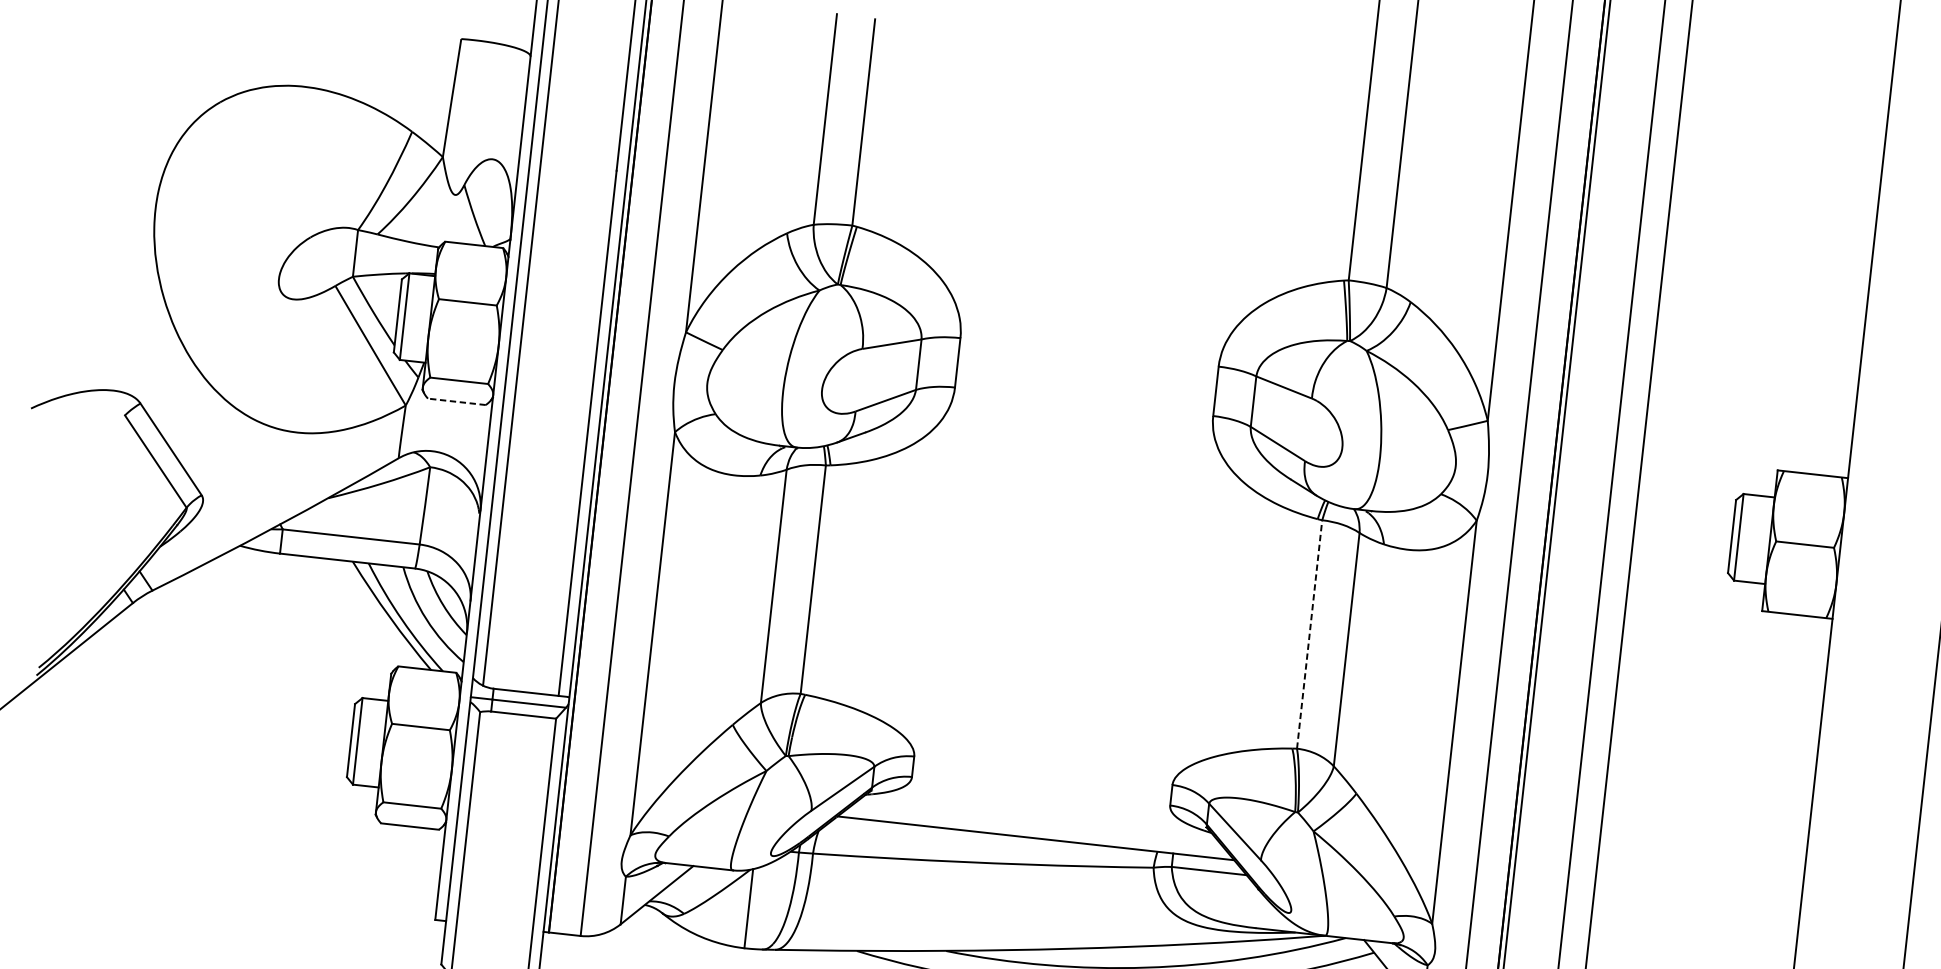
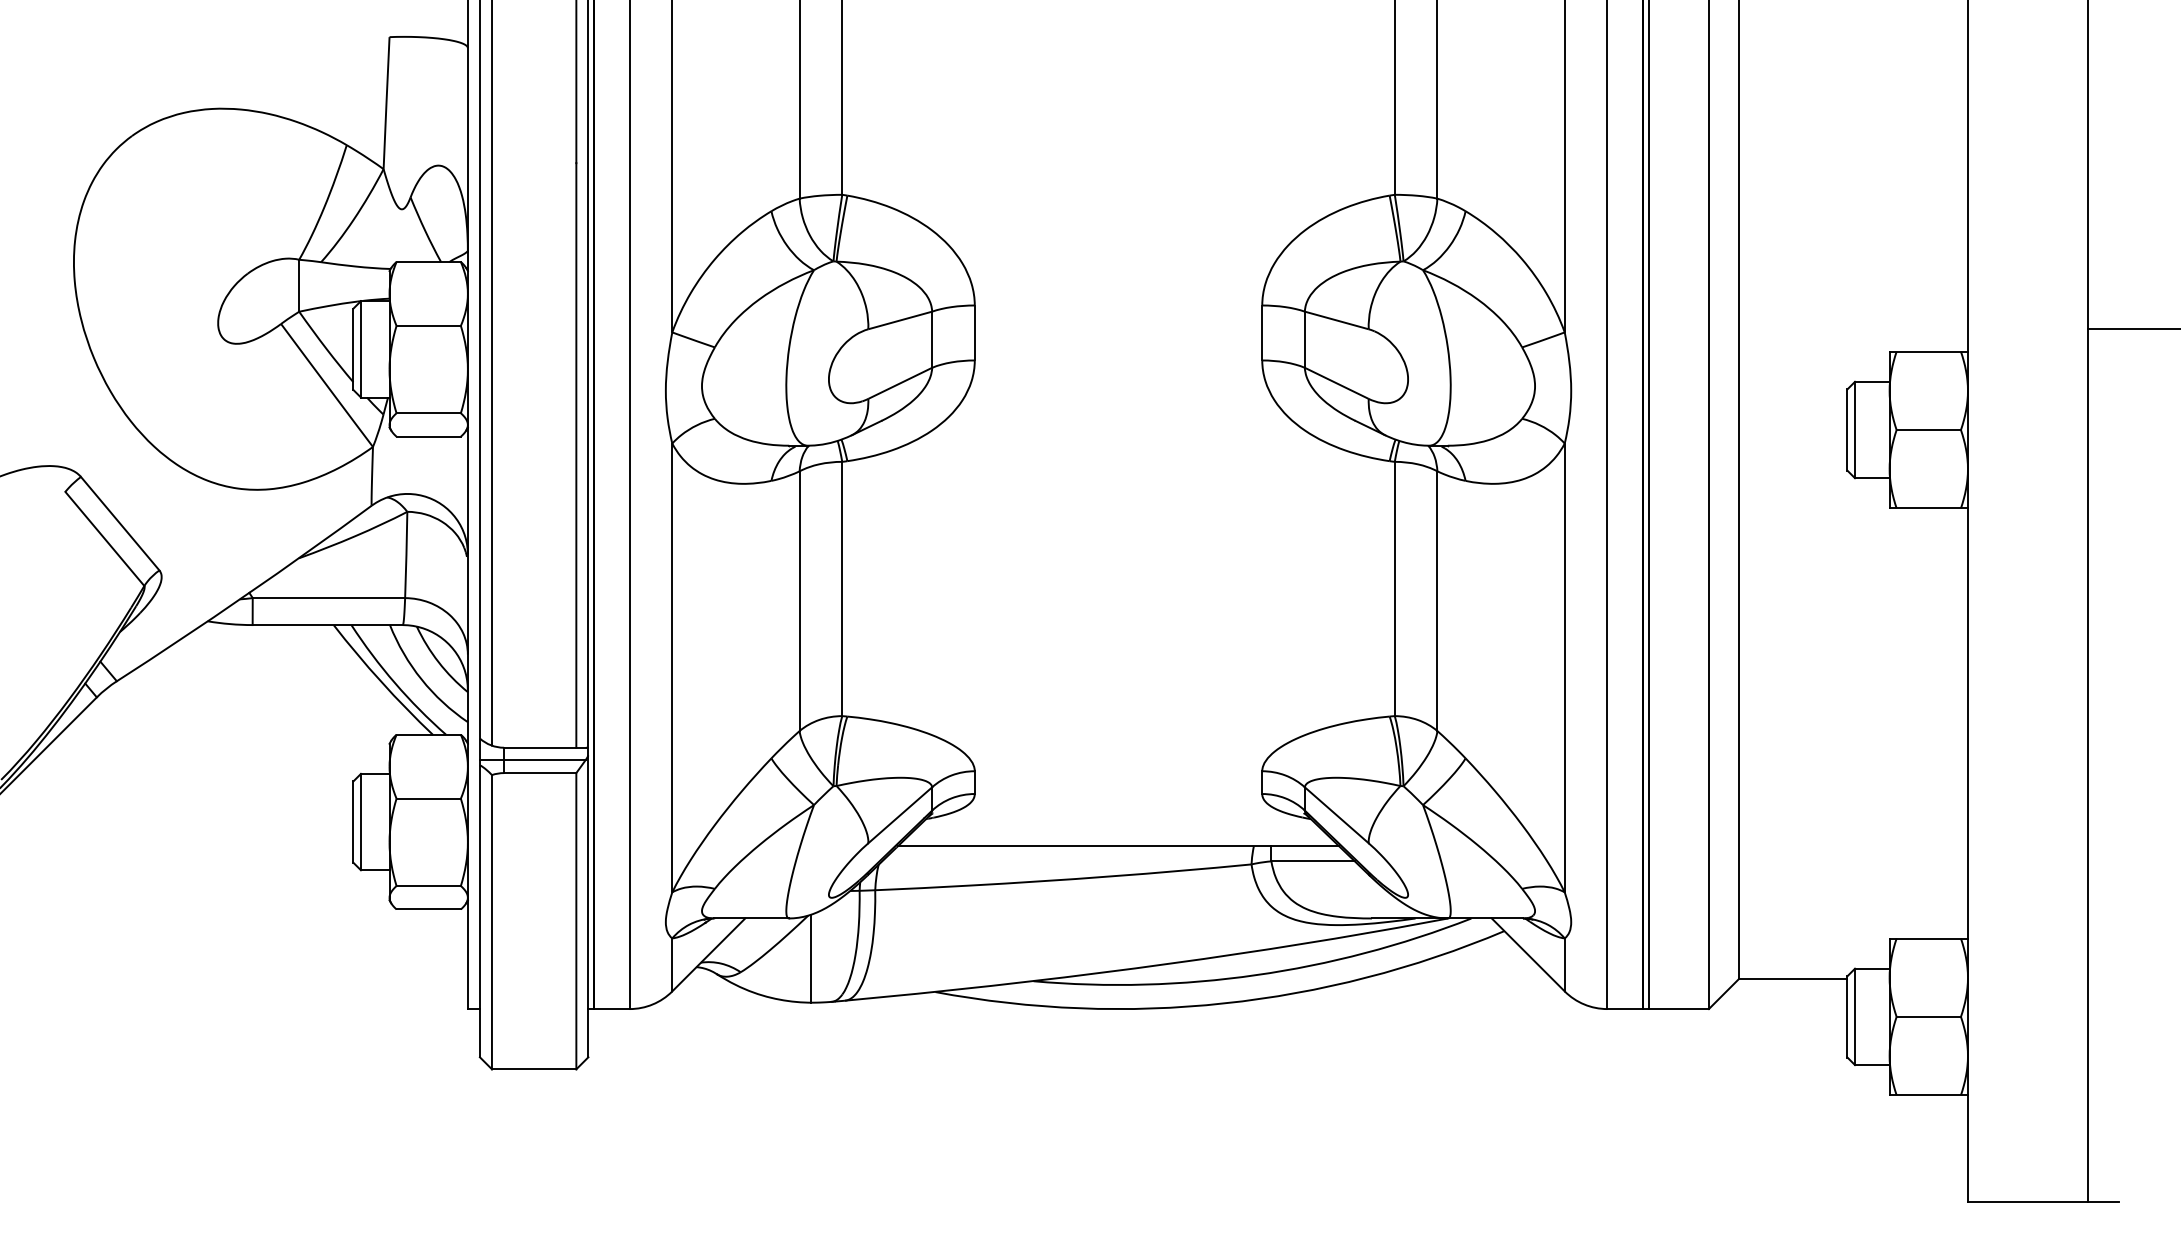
line: (456, 401) -> (428, 436), dashed -> solid
line: (1309, 634) -> (1394, 588), dashed -> solid

